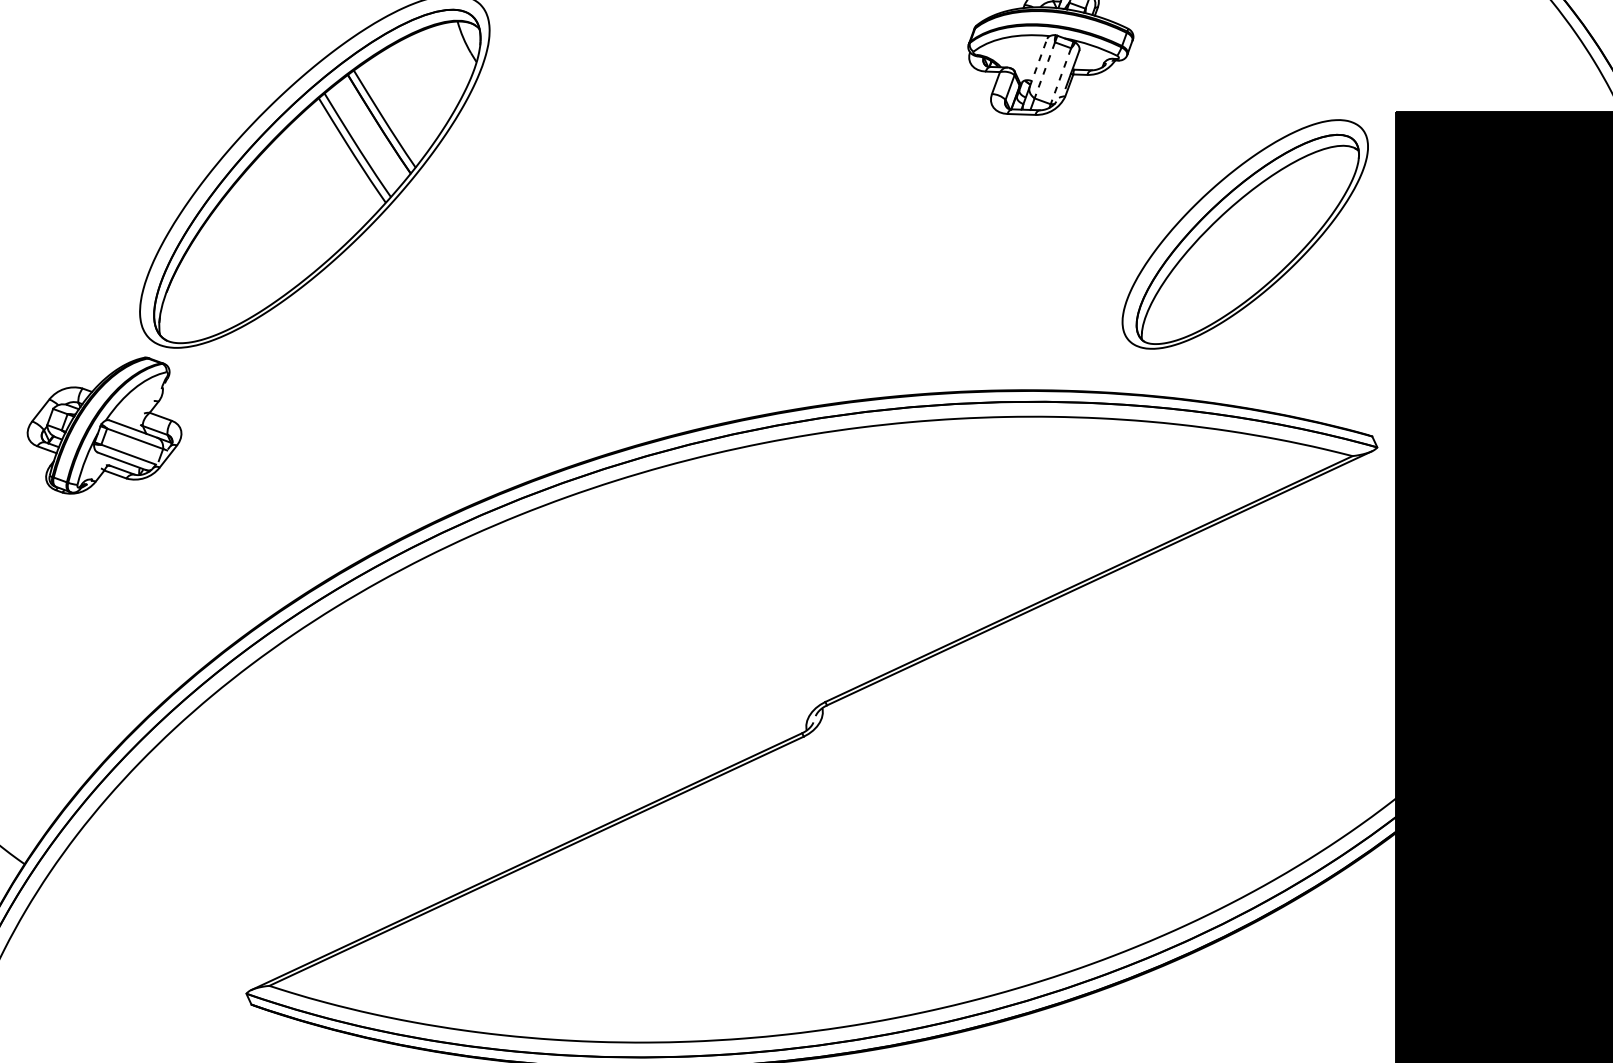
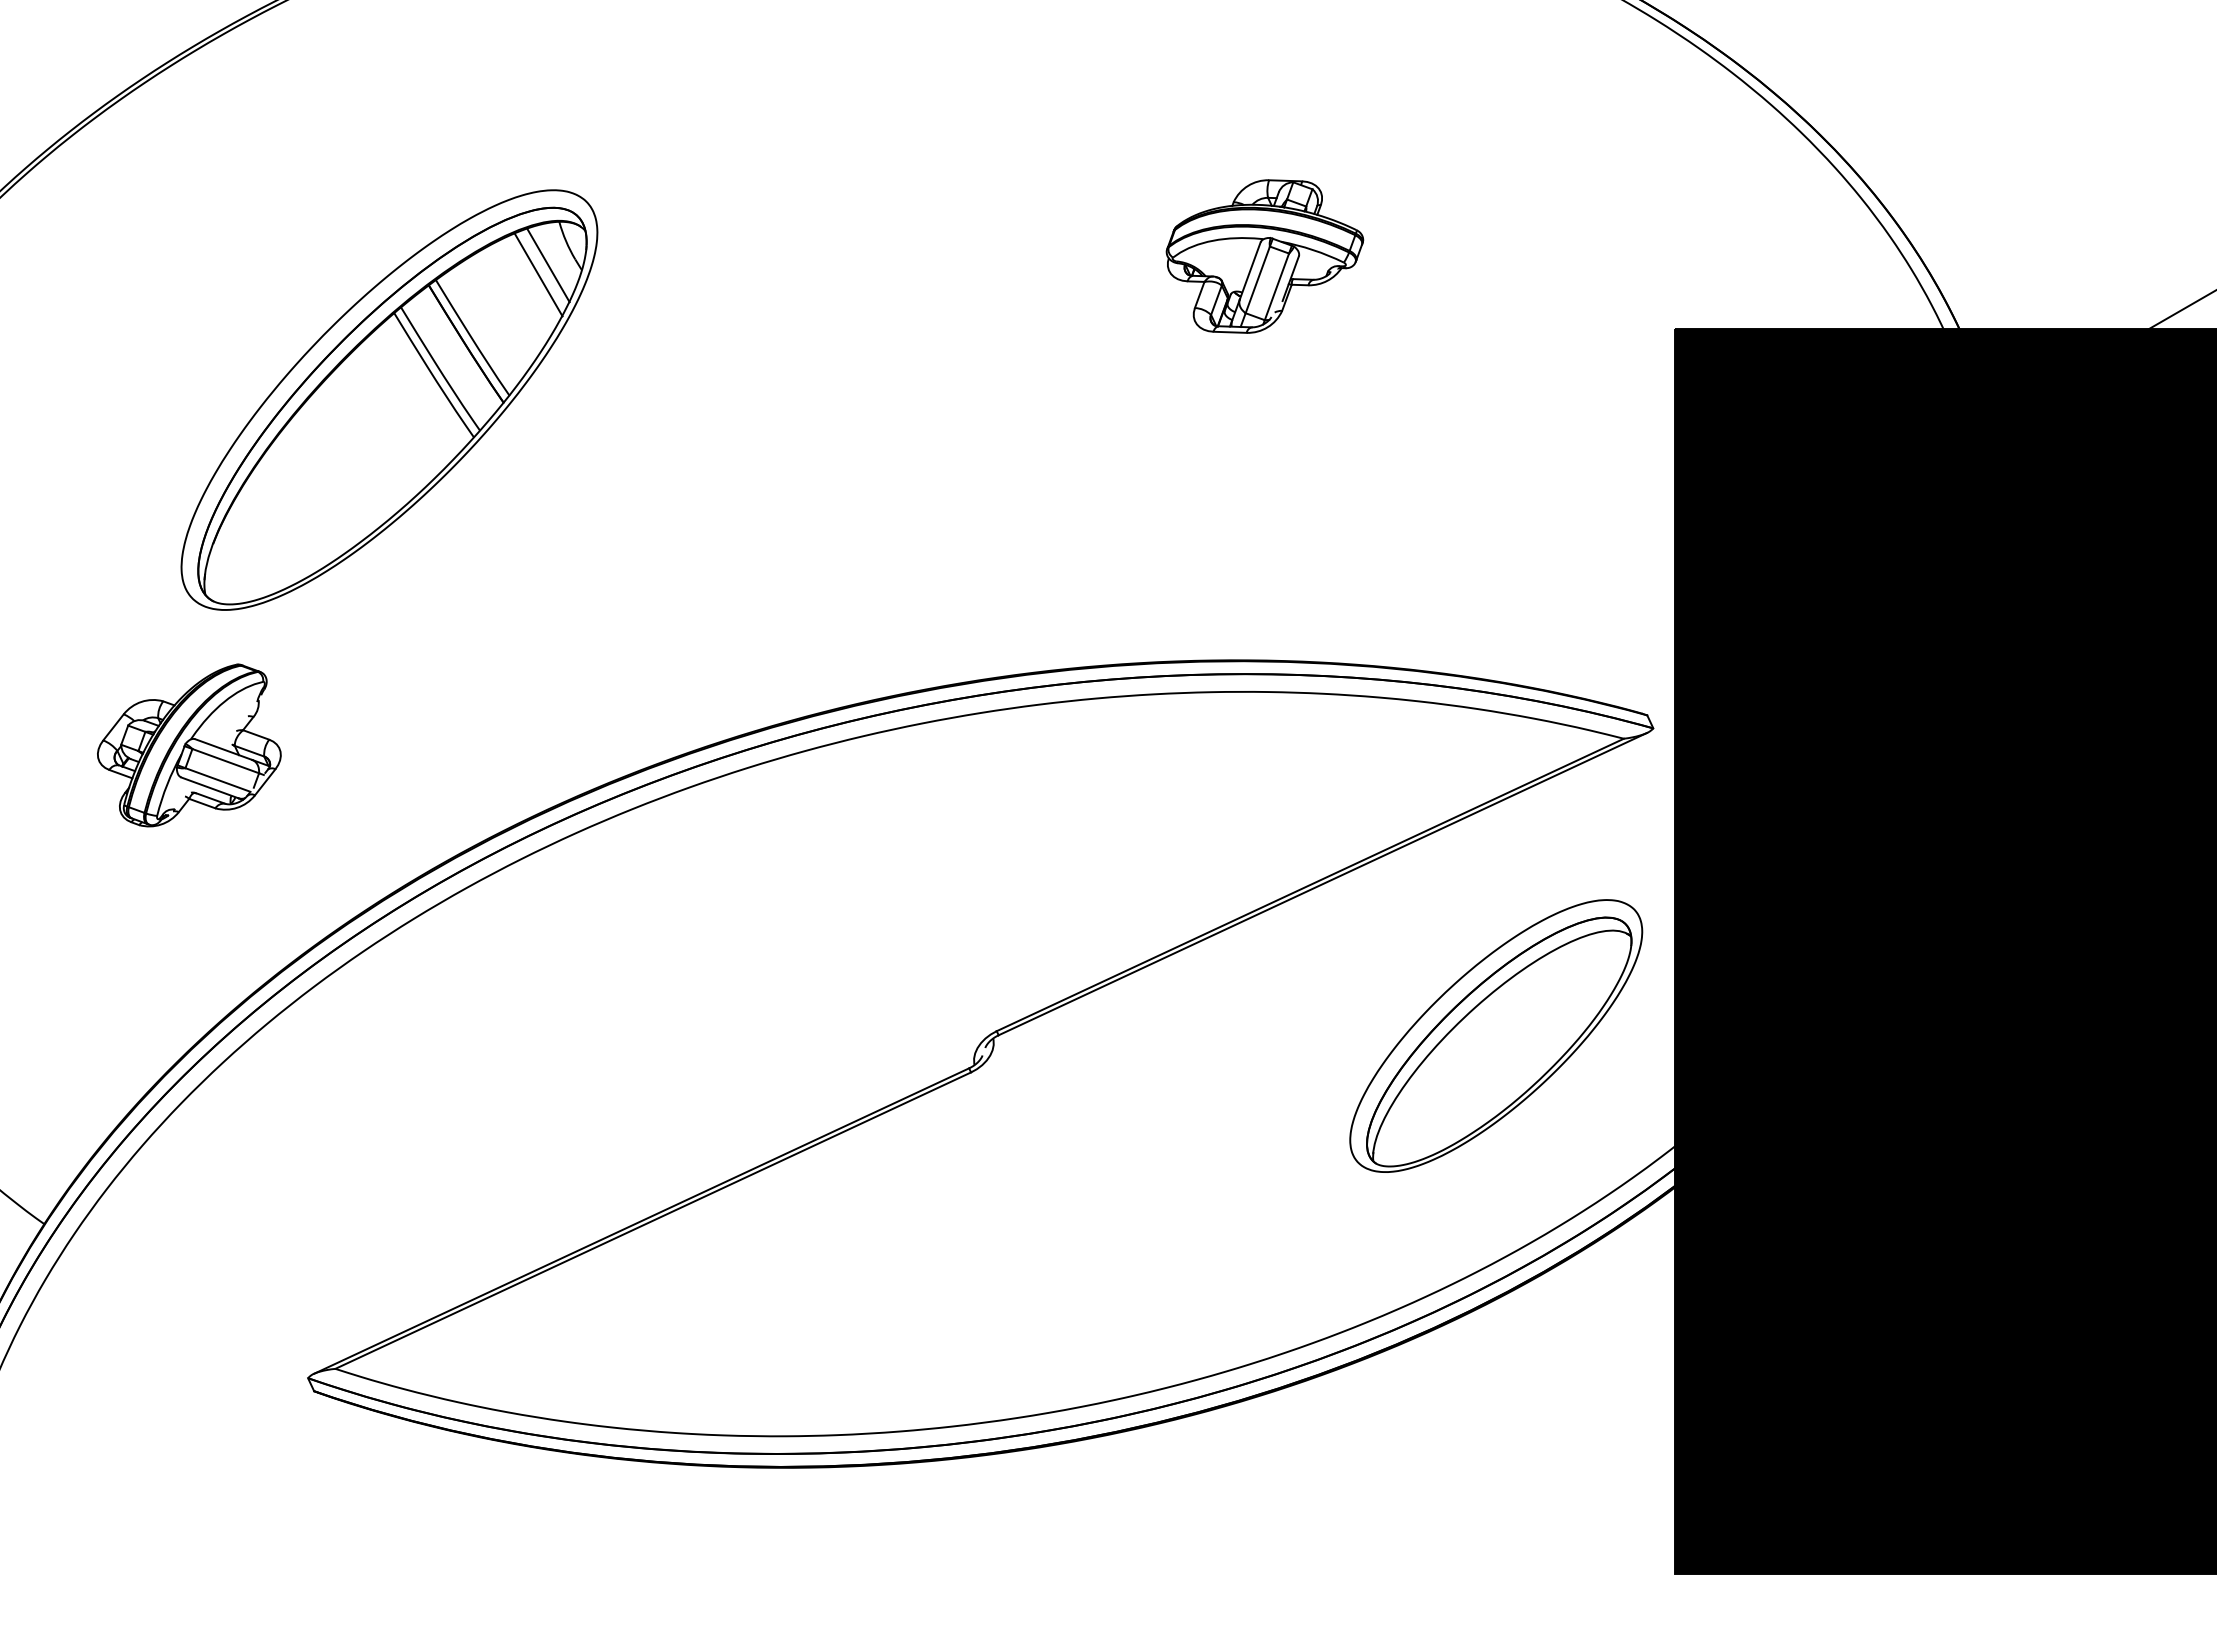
line: (448, 58) -> (548, 265), added
line: (1038, 62) -> (1250, 270), dashed -> solid
line: (440, 65) -> (538, 274), added
line: (1044, 70) -> (1257, 280), dashed -> solid
line: (1060, 76) -> (1276, 287), dashed -> solid
part: (1245, 233) -> (1496, 1035), moved
part: (104, 425) -> (189, 745), moved

